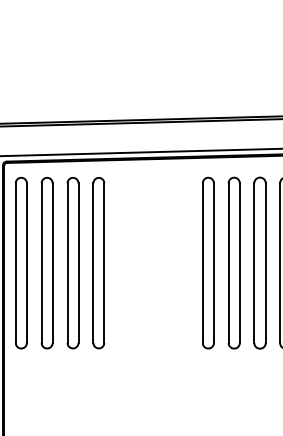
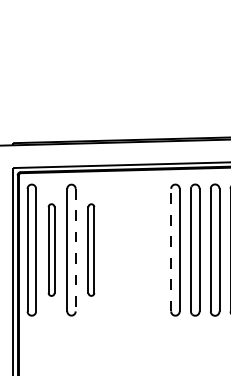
part: (46, 262) -> (51, 249), size x0.7
part: (99, 262) -> (91, 249), size x0.7
line: (203, 262) -> (171, 249), solid -> dashed
line: (78, 263) -> (75, 250), solid -> dashed

